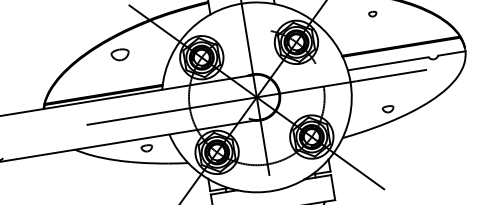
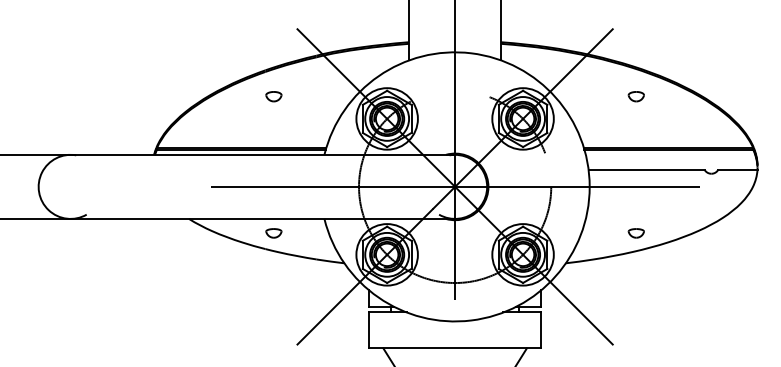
part: (372, 14) -> (635, 96), size x1.43
part: (120, 54) -> (273, 96), size x0.62
part: (146, 148) -> (273, 233), moved

